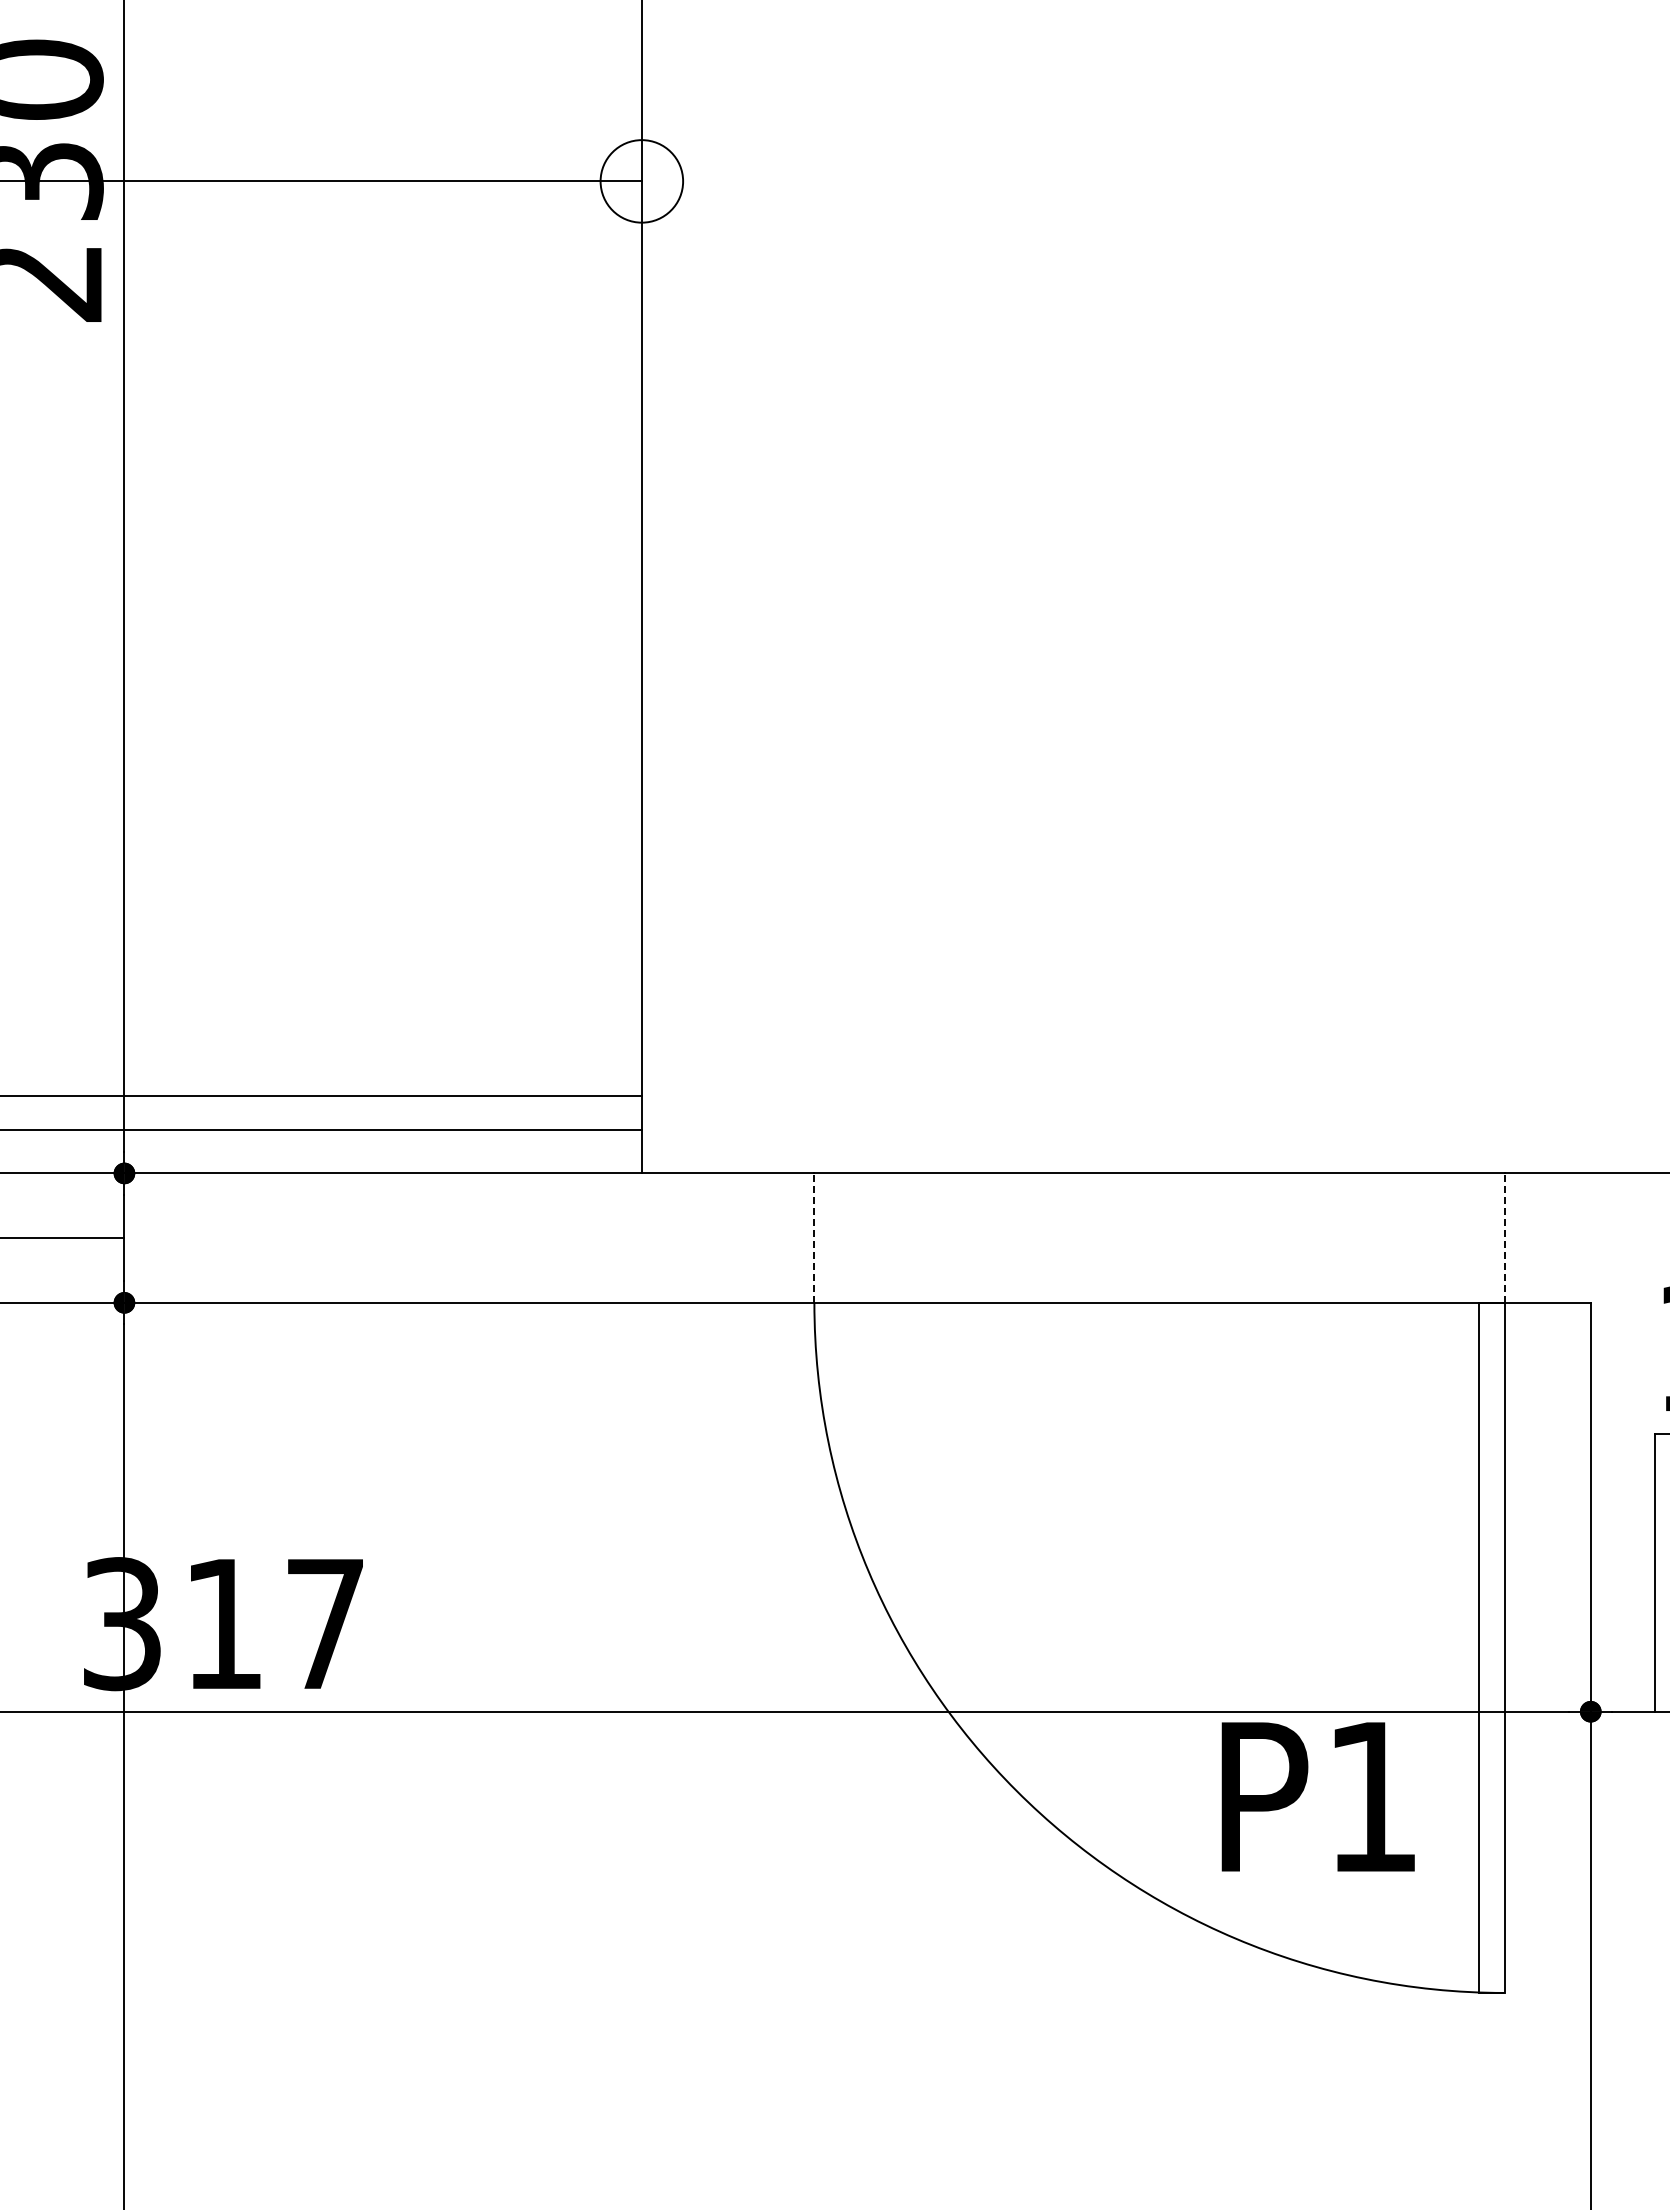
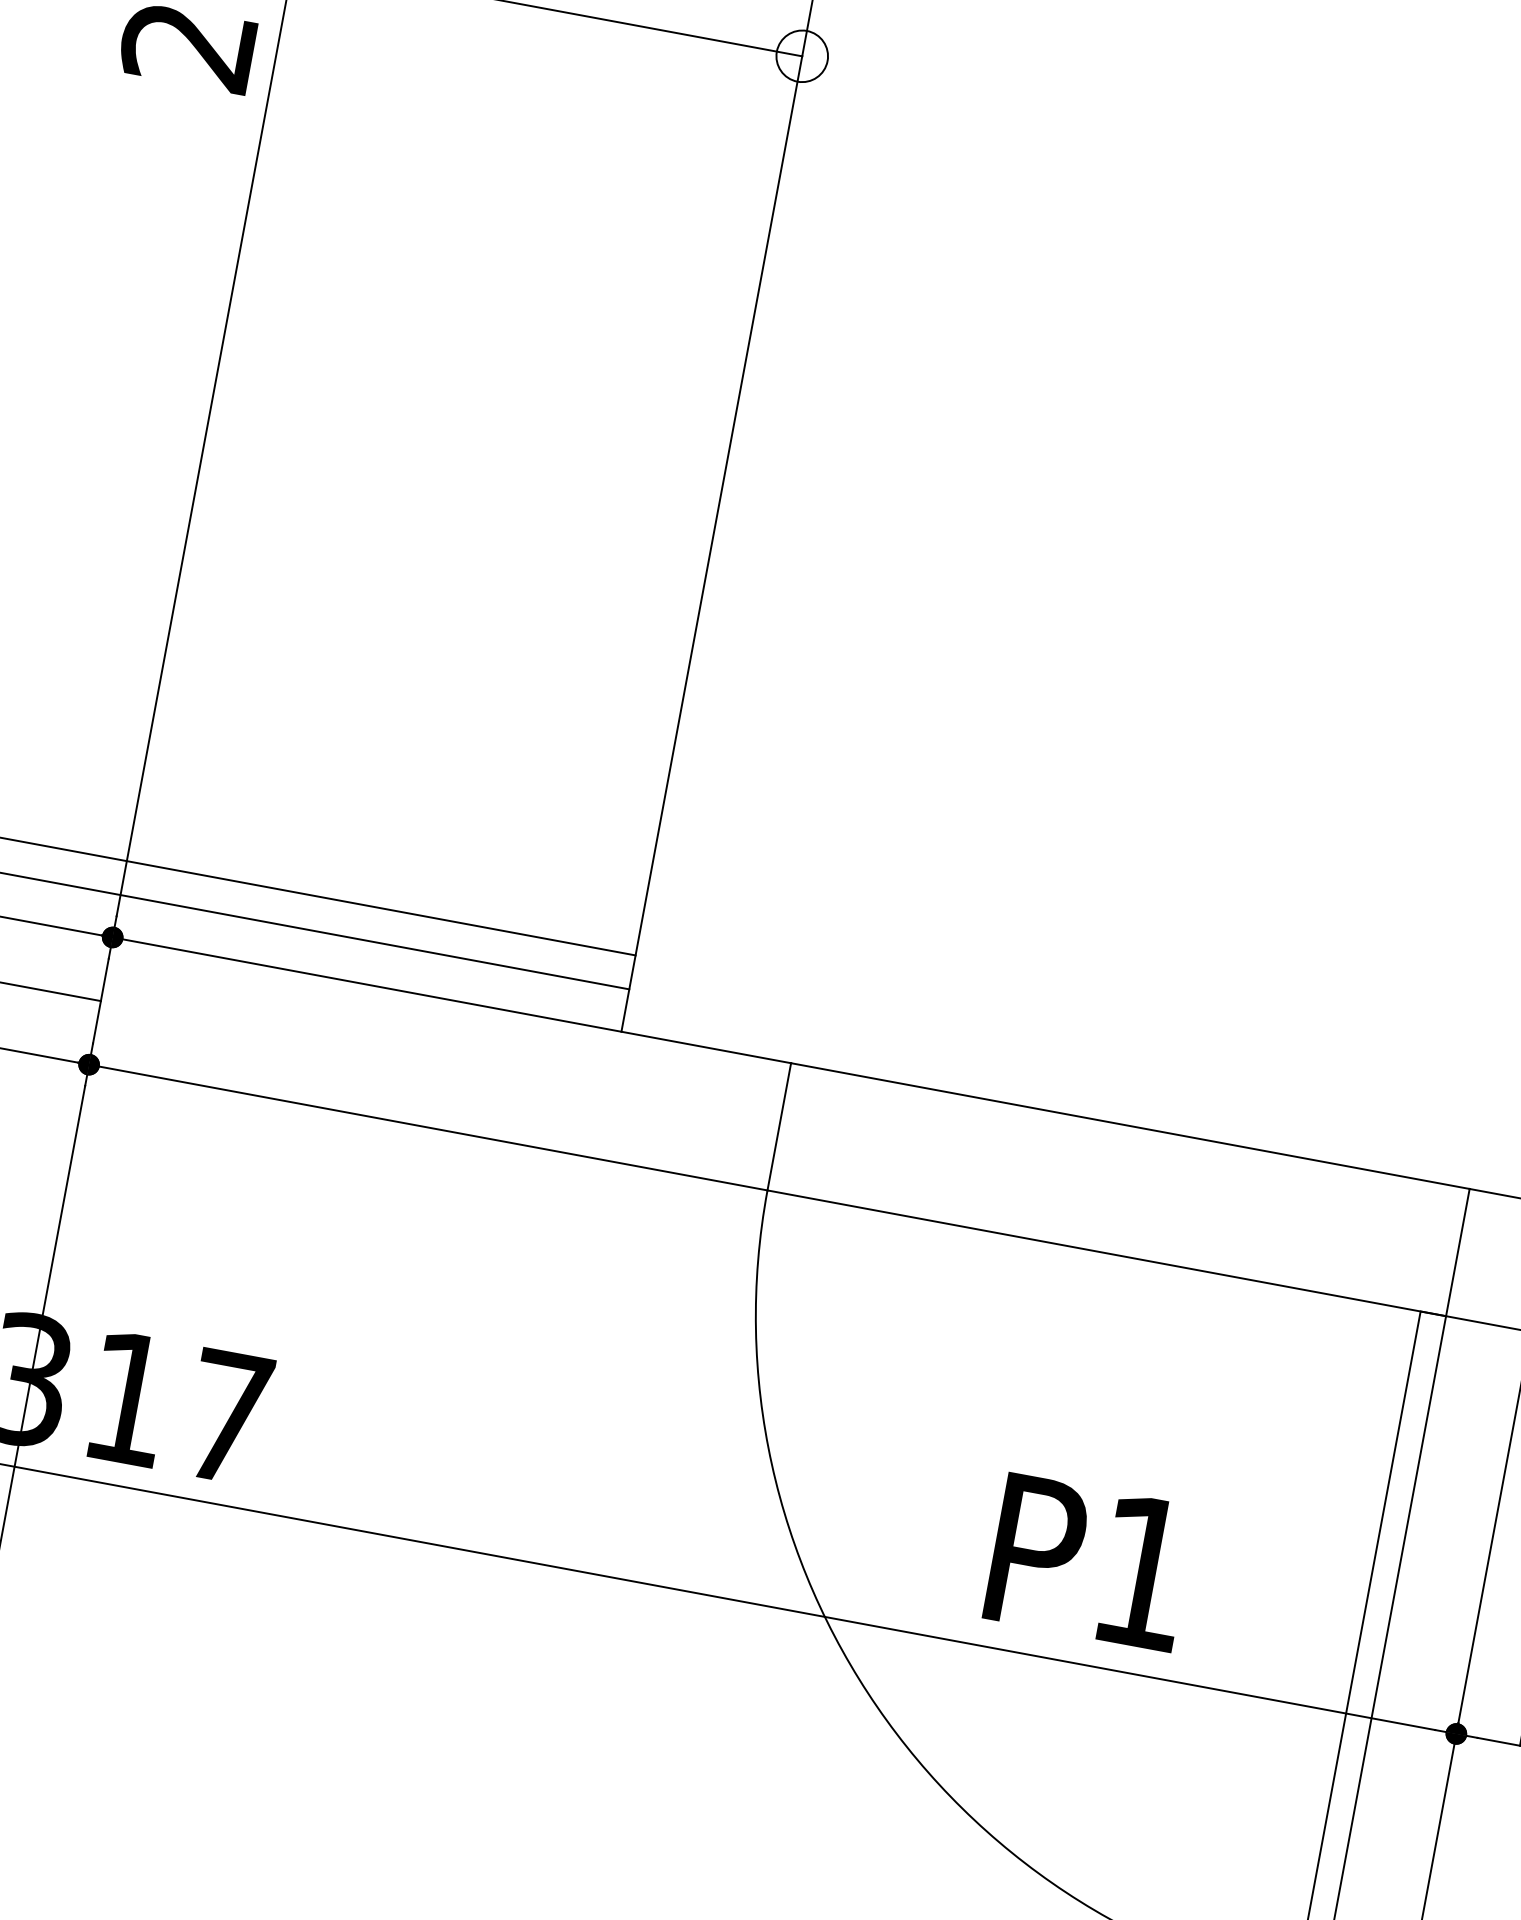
circle: (641, 181) -> (801, 56), size x0.62
line: (814, 1238) -> (779, 1127), dashed -> solid
line: (1504, 1238) -> (1457, 1252), dashed -> solid
text: (1317, 1796) -> (1089, 1561), moved

